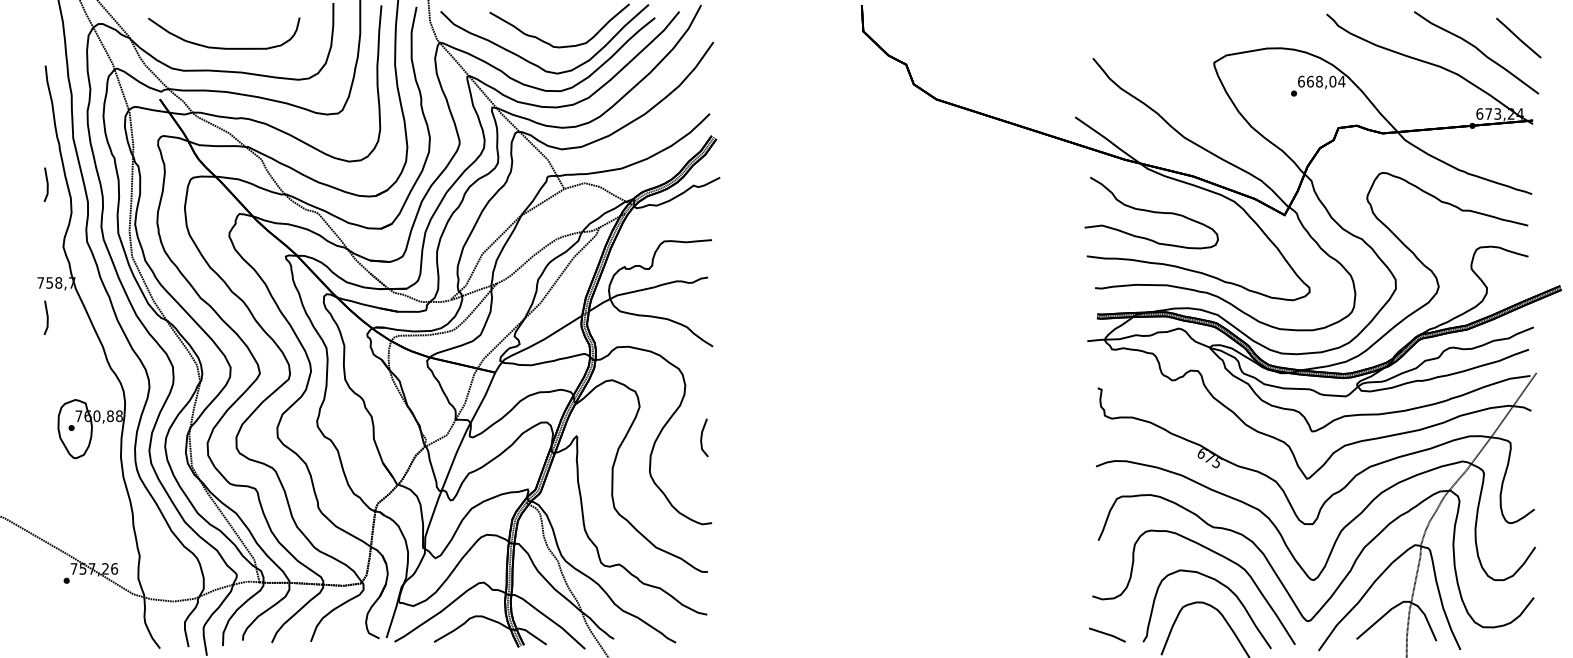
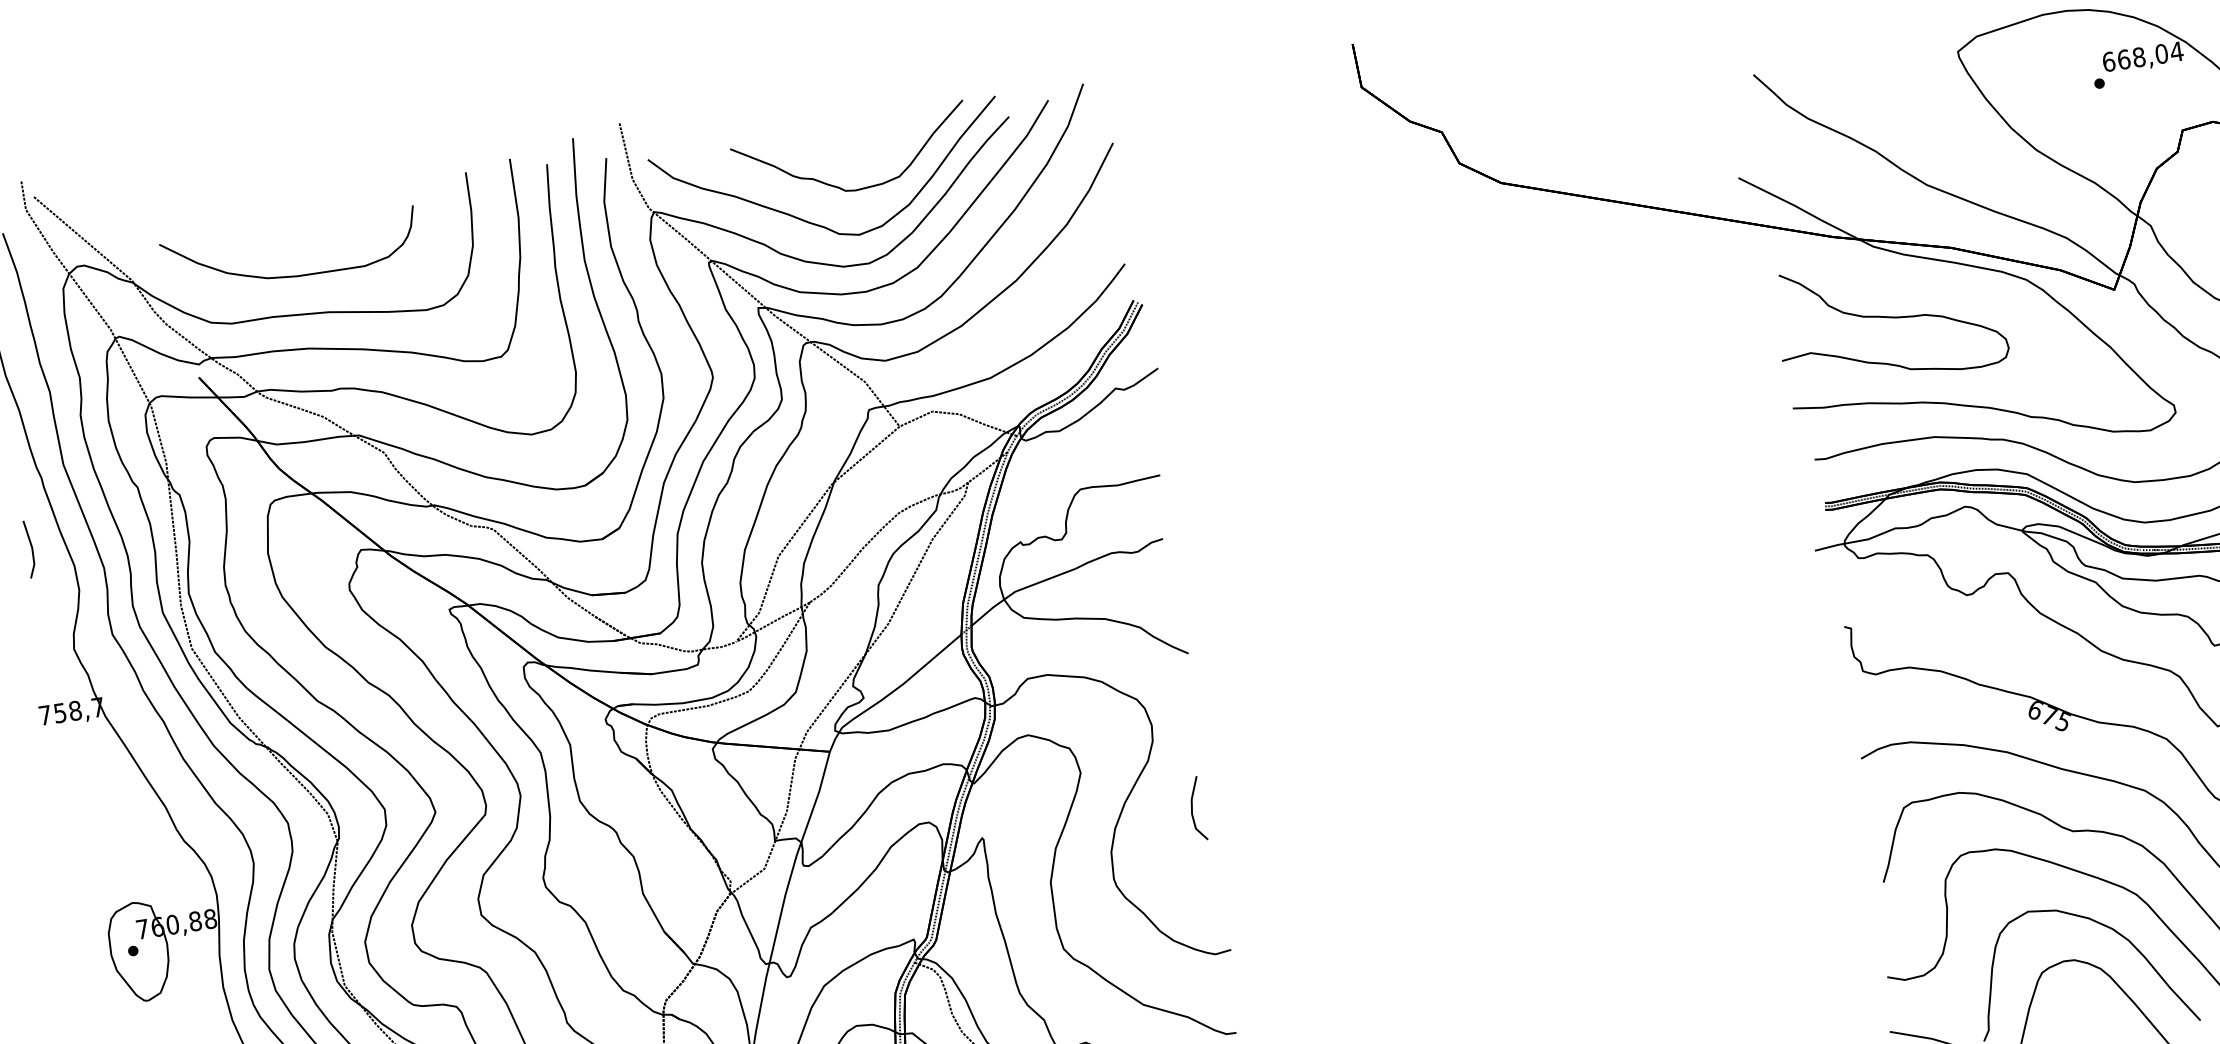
part: (45, 317) -> (61, 772), removed

